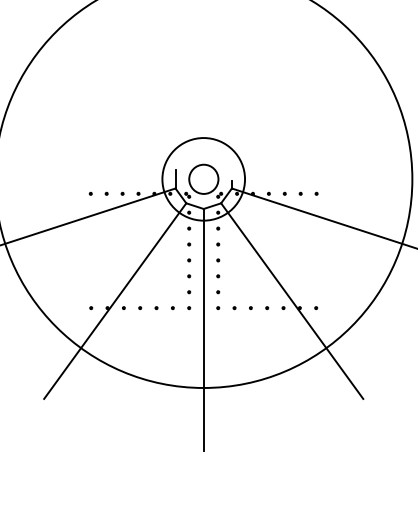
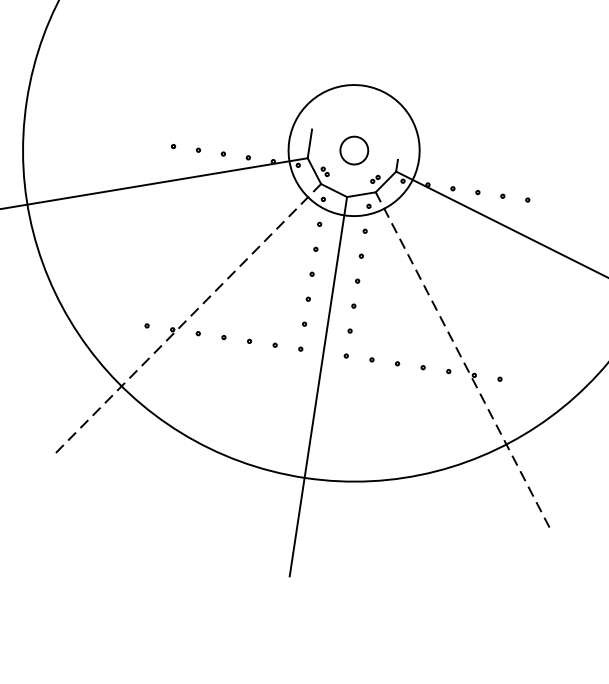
circle: (203, 178) -> (353, 149), size x0.6
line: (115, 301) -> (186, 321), solid -> dashed
line: (292, 301) -> (464, 363), solid -> dashed

